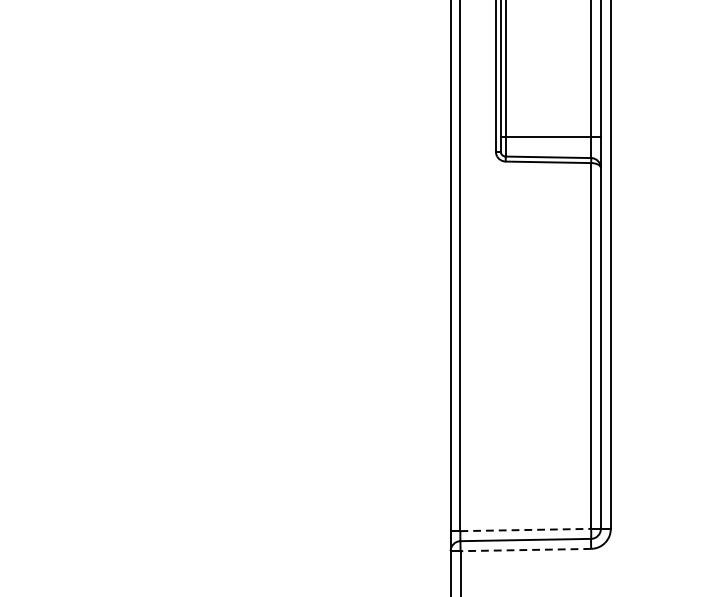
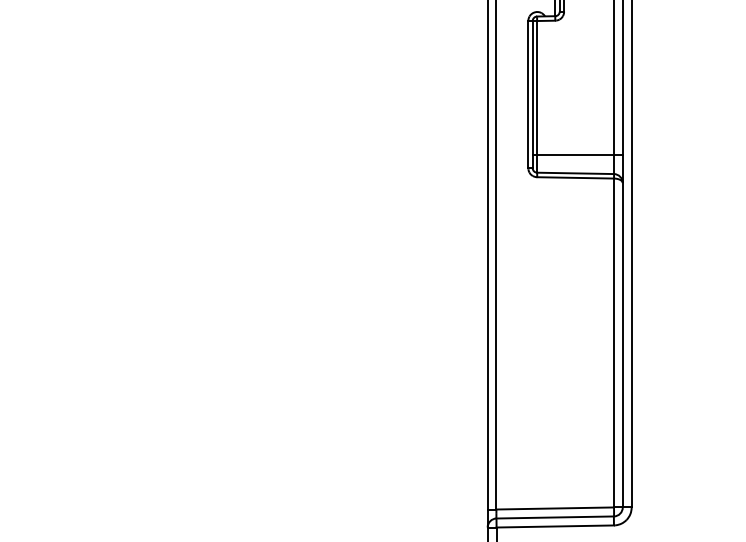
line: (526, 530) -> (555, 508), dashed -> solid
line: (526, 550) -> (555, 526), dashed -> solid

